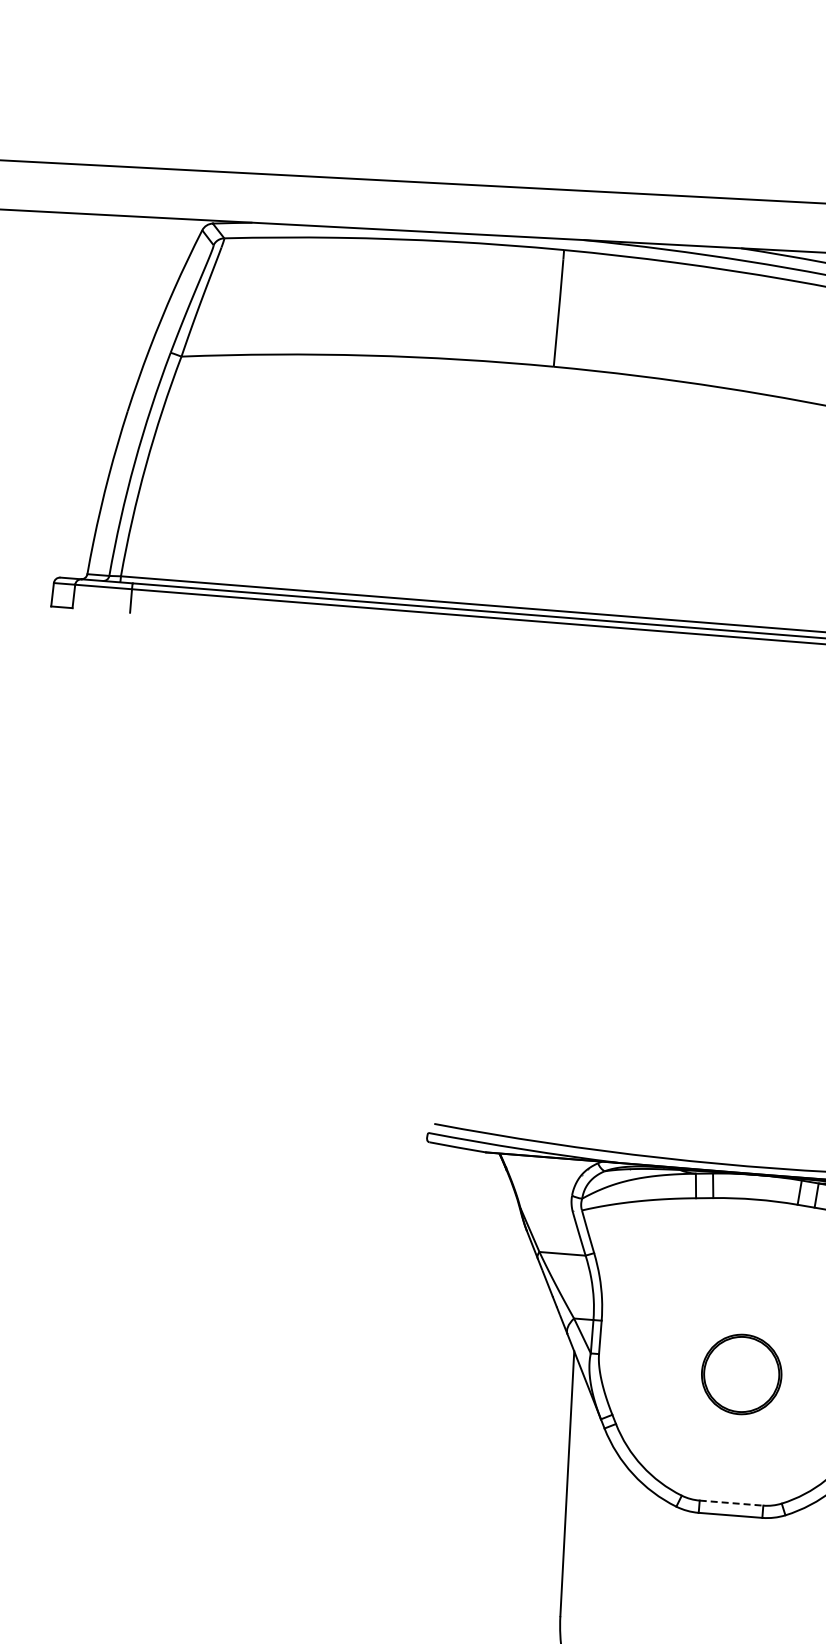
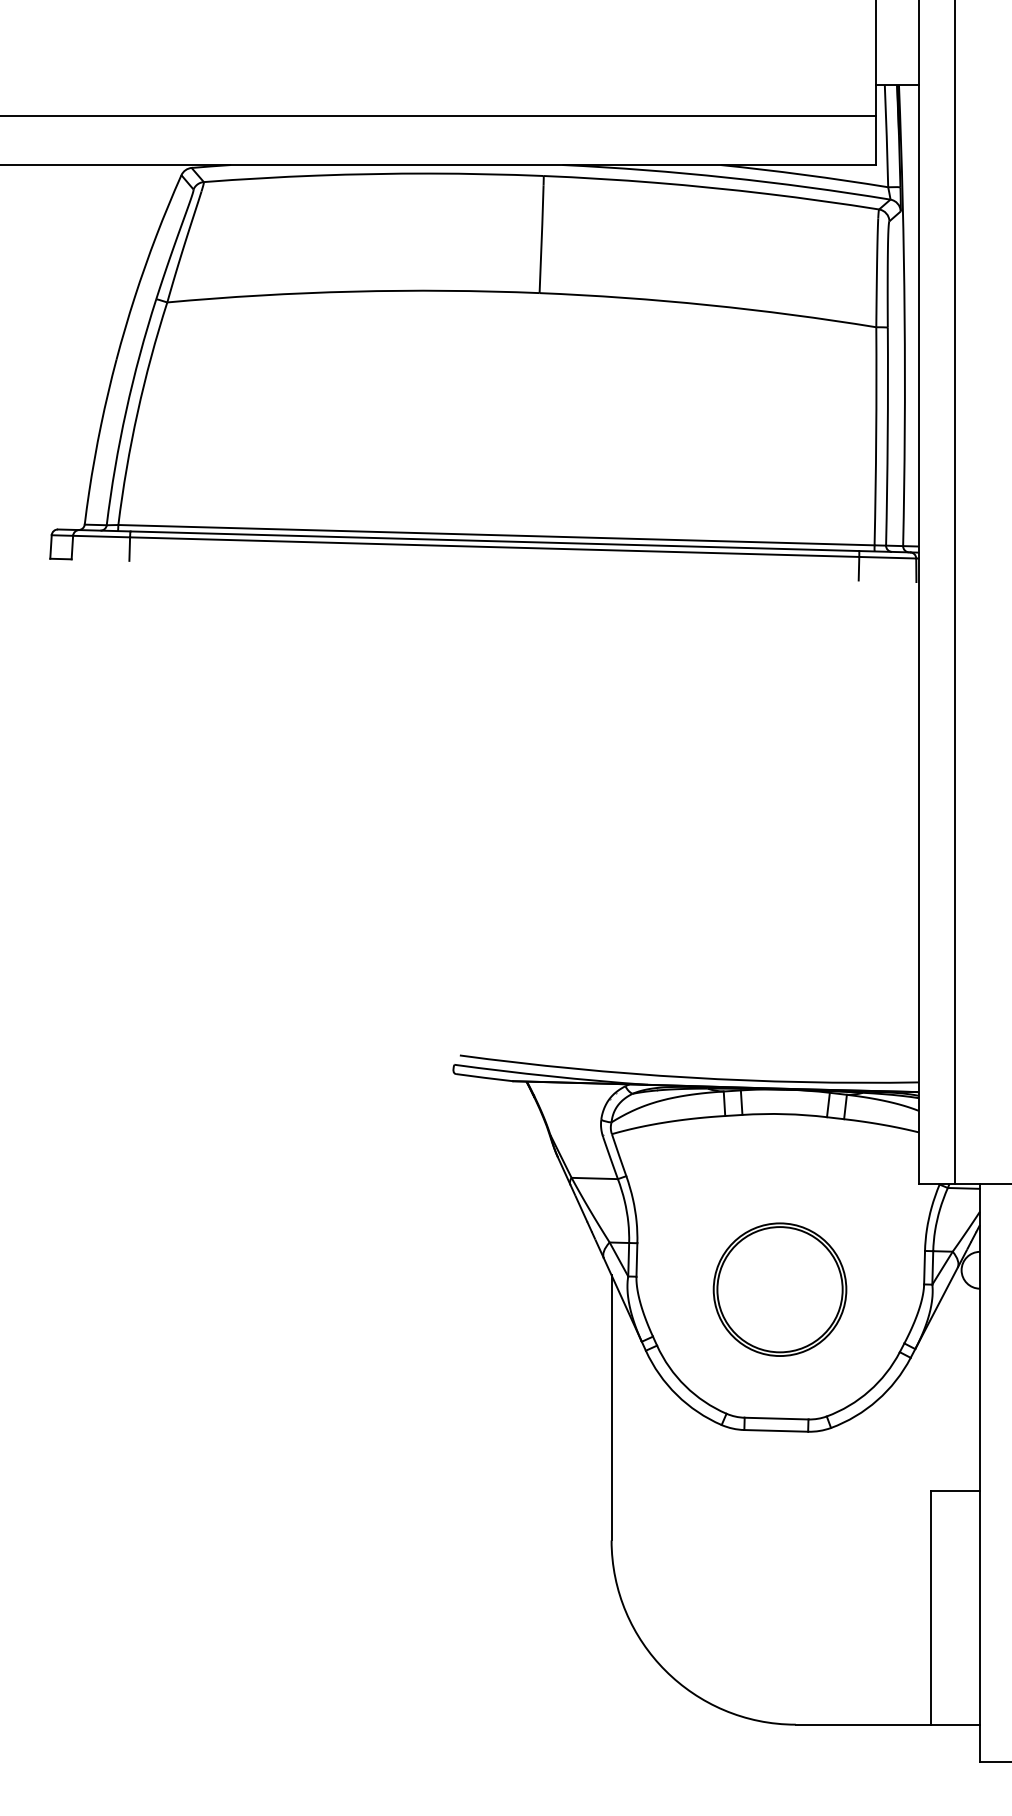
part: (741, 1374) -> (779, 1289), size x1.67
line: (731, 1503) -> (776, 1418), dashed -> solid

